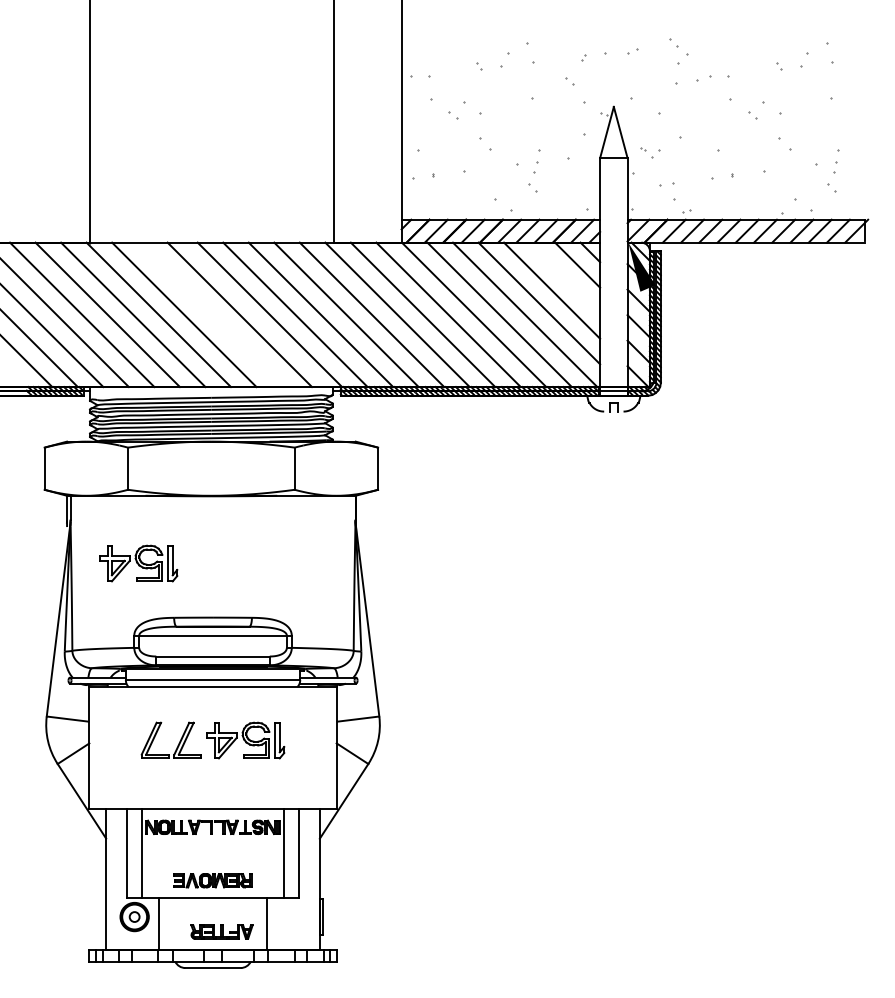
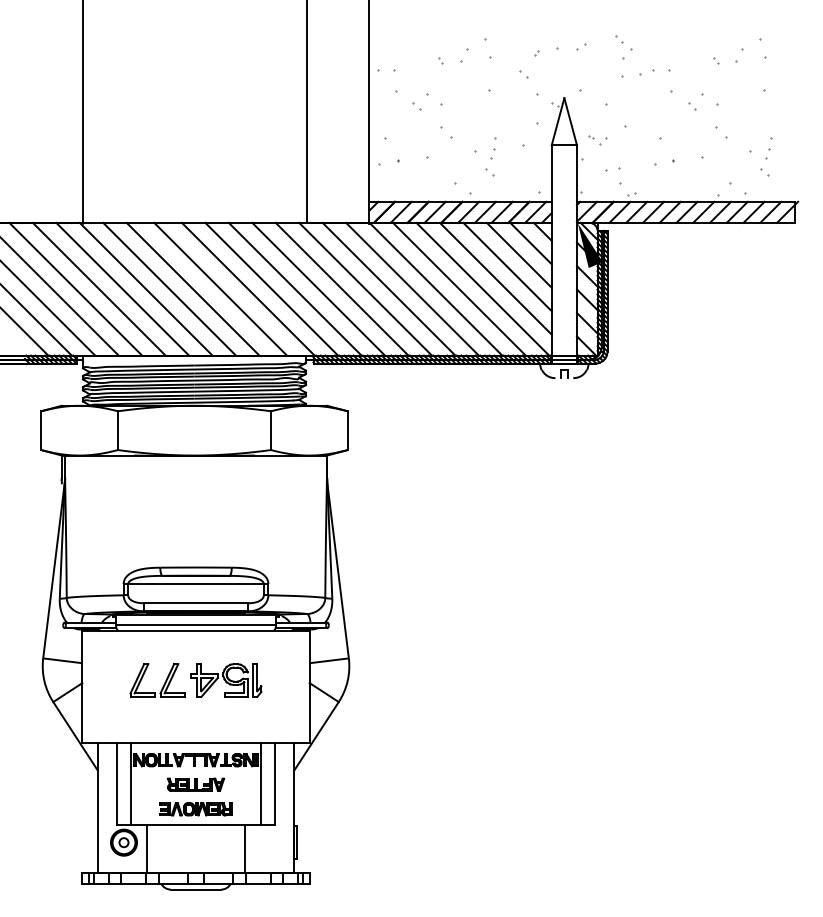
line: (564, 277) -> (519, 254), added
line: (209, 314) -> (192, 288), added
part: (138, 563) -> (127, 517), removed
part: (221, 931) -> (195, 784), moved

